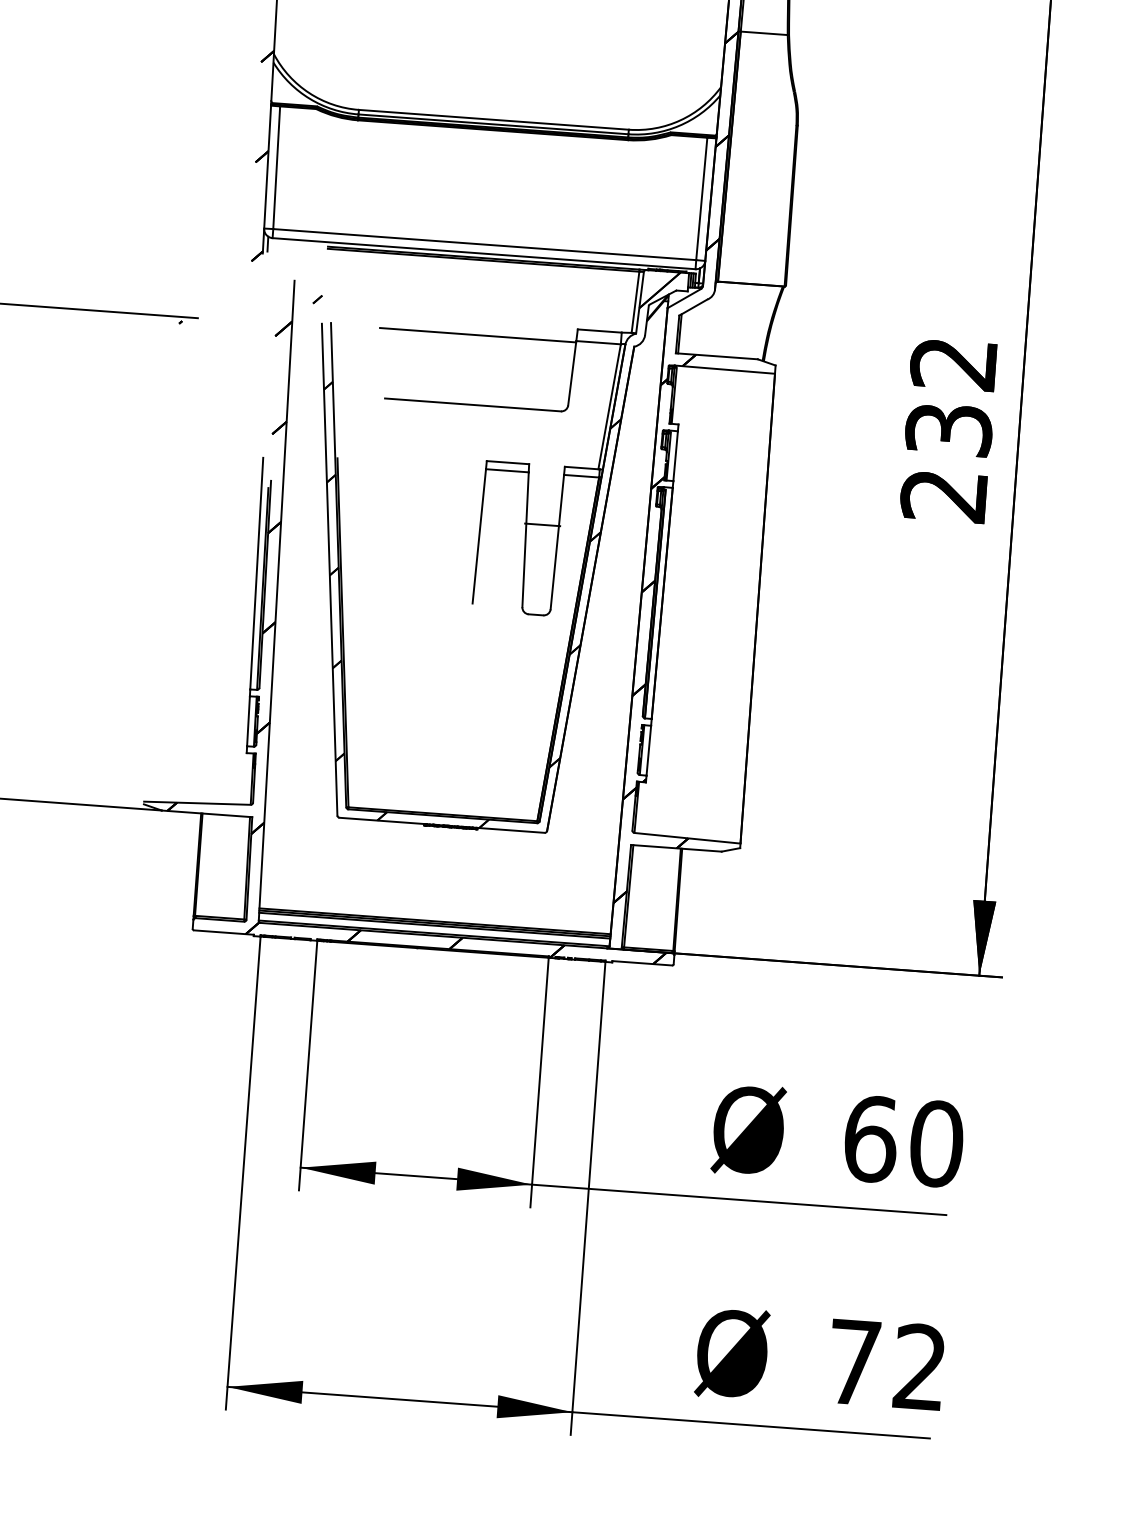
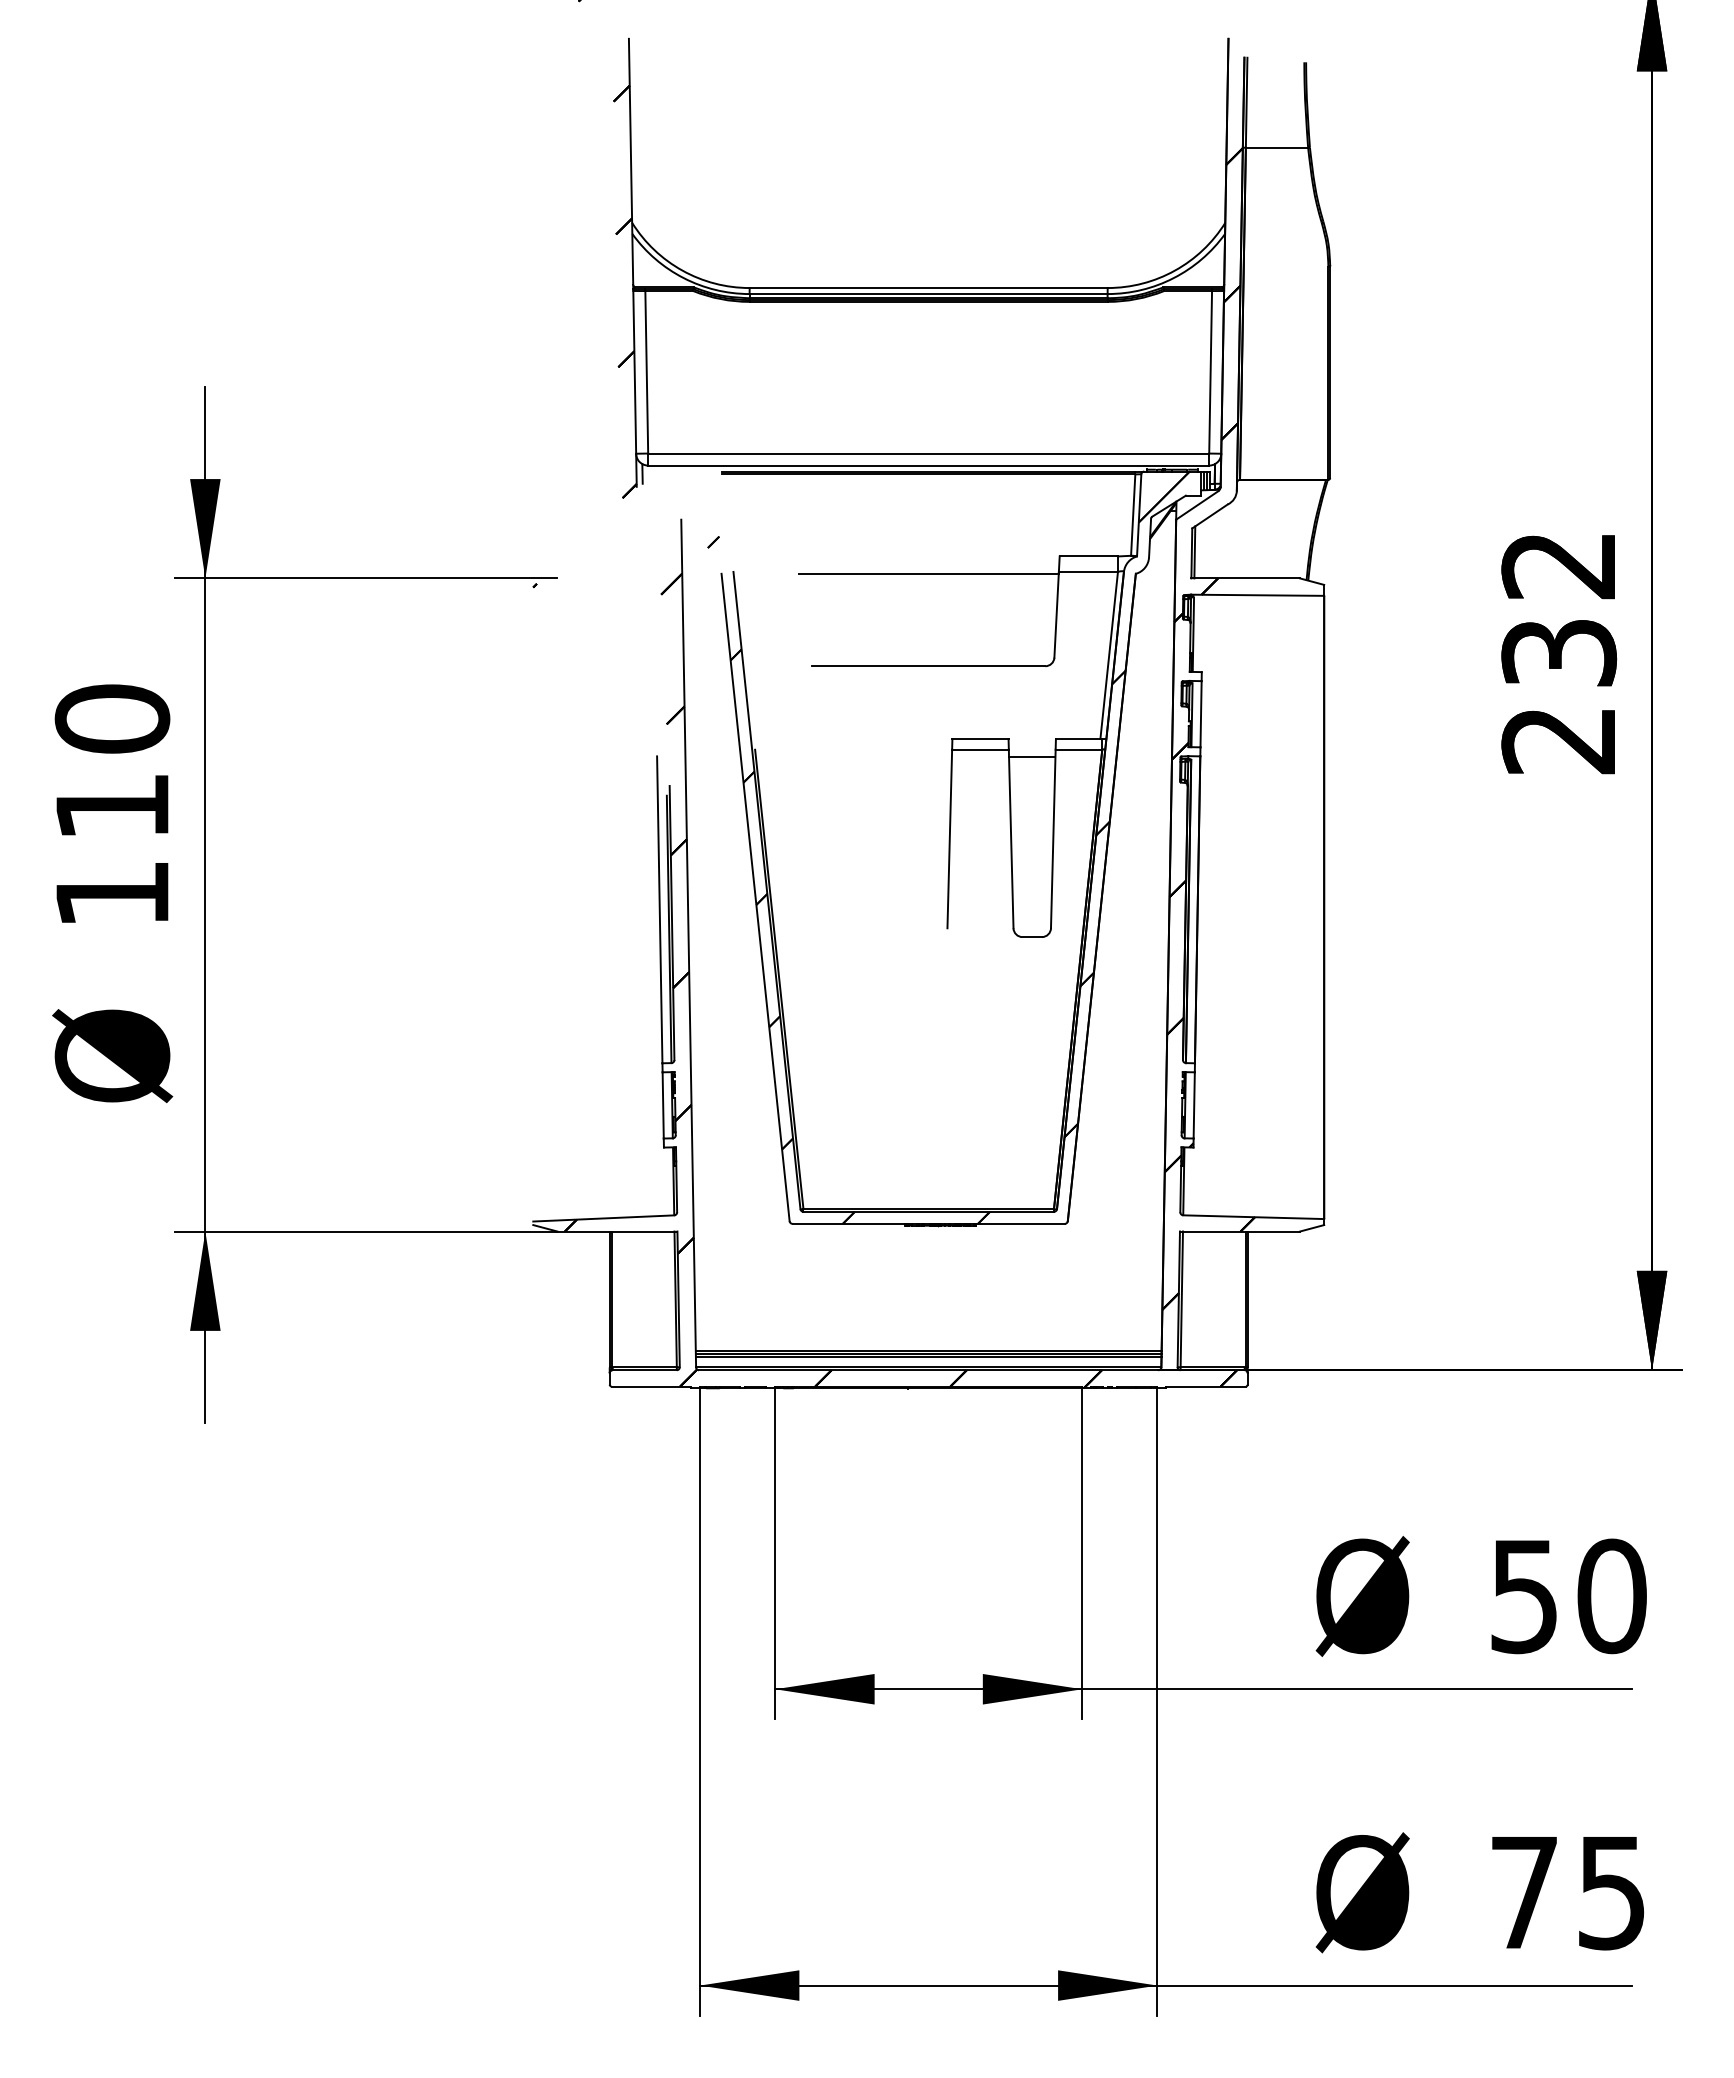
line: (542, 524) -> (1032, 756), moved
text: (870, 1139) -> (1524, 1596), 60 -> 50
text: (919, 1367) -> (1611, 1892), 72 -> 75

